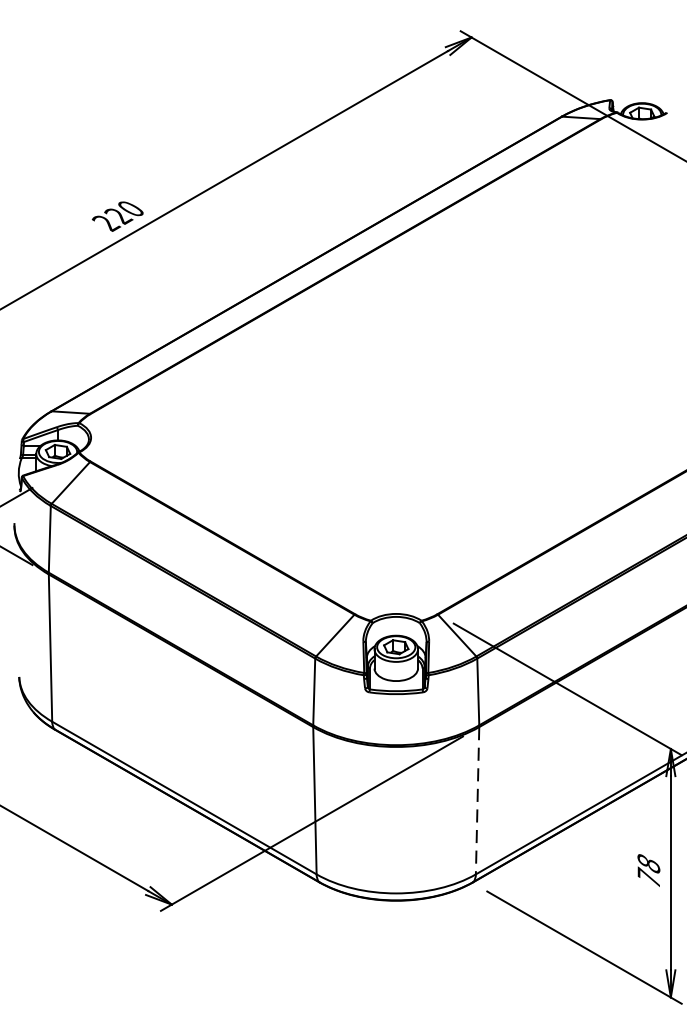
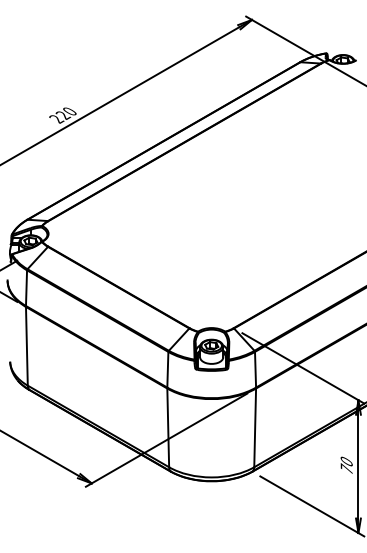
line: (478, 801) -> (255, 428), dashed -> solid
text: (648, 863) -> (346, 461), 78 -> 70

